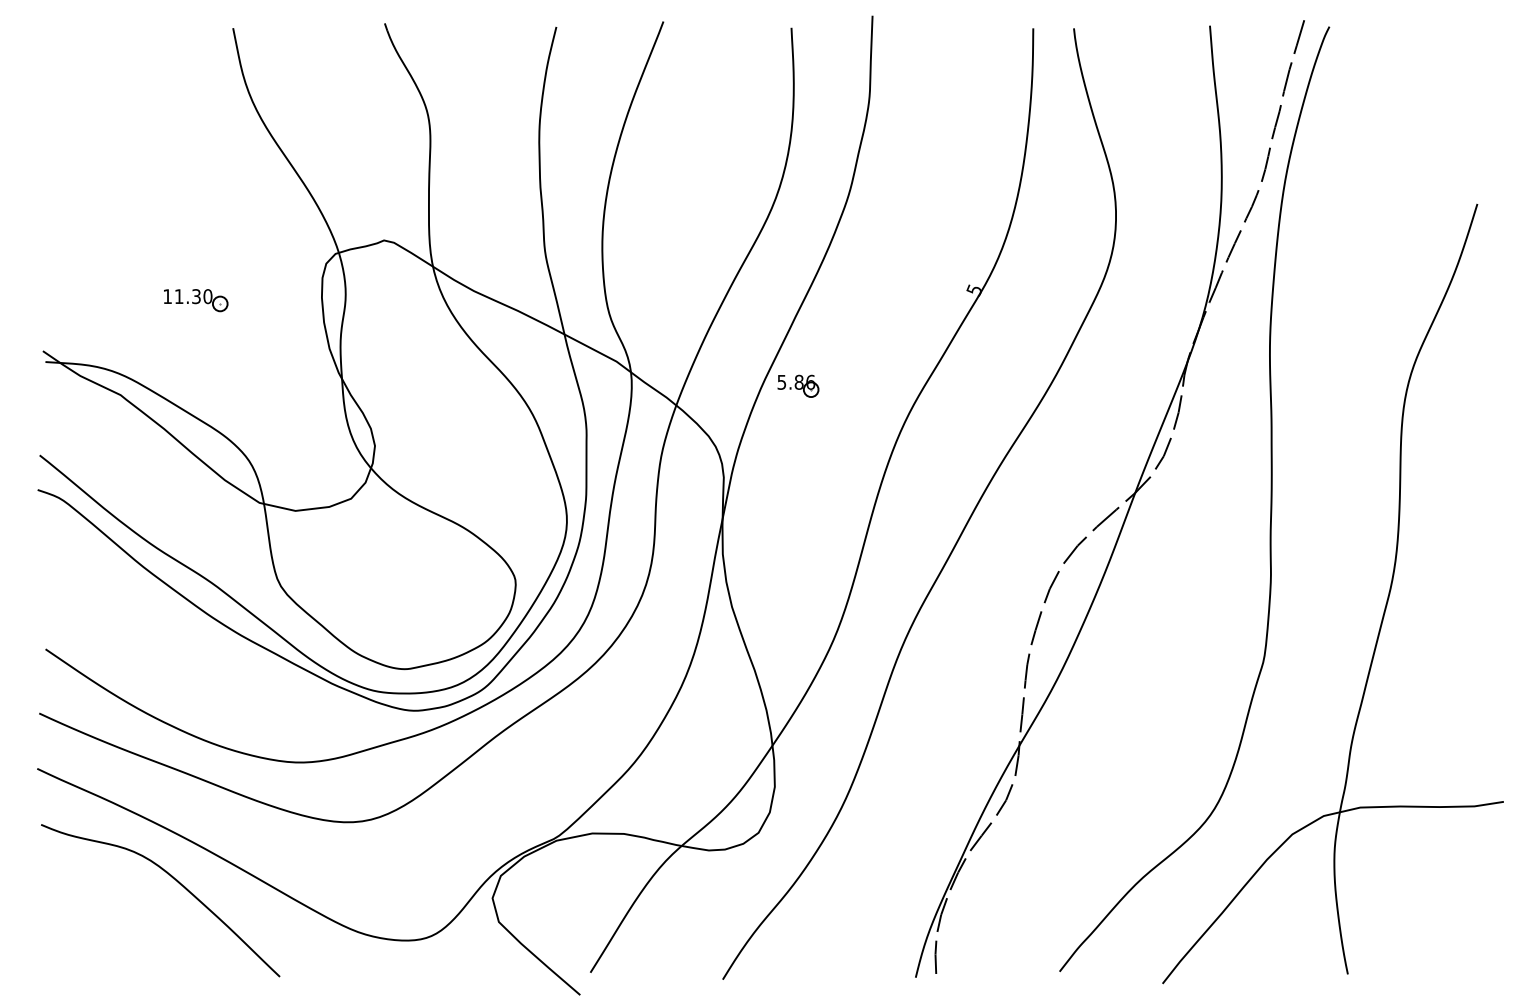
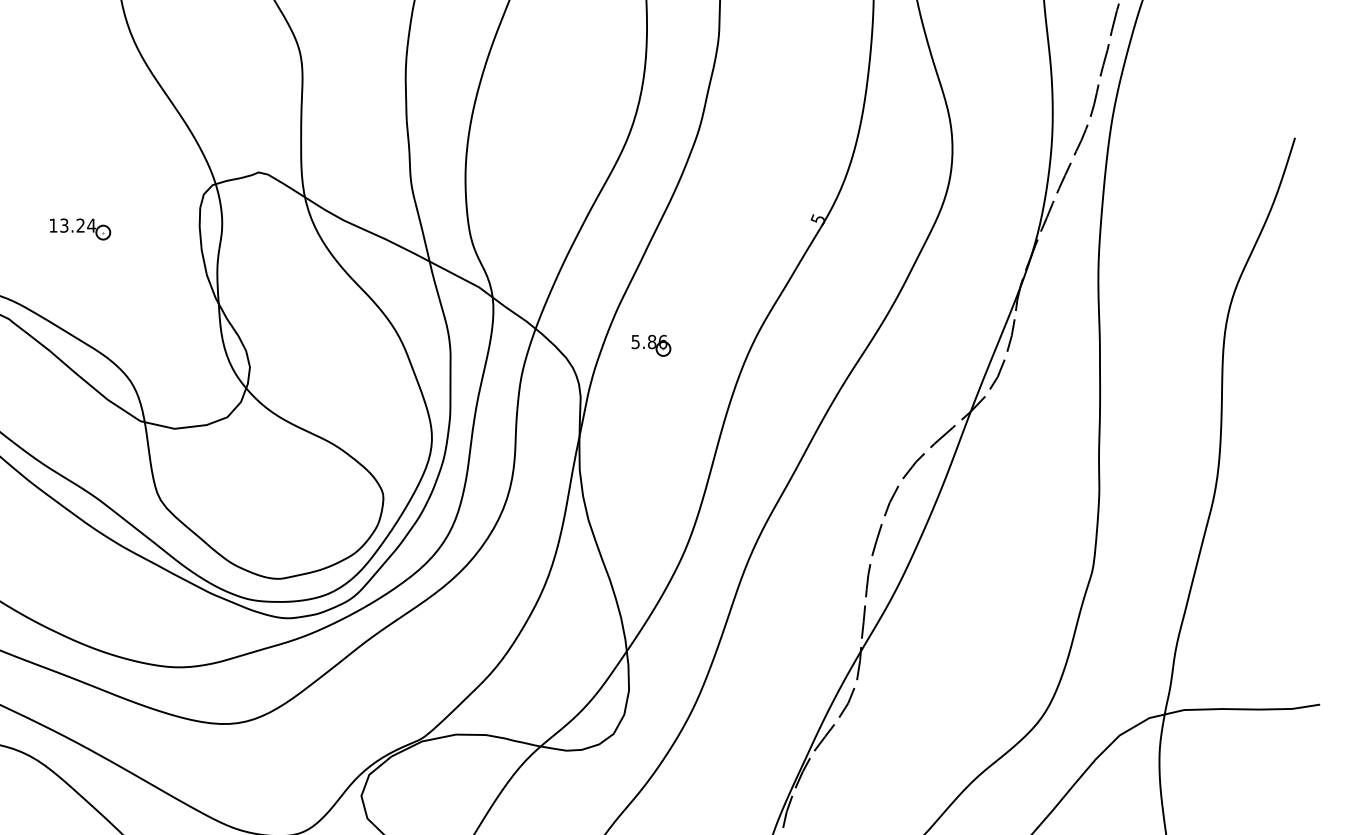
text: (193, 296) -> (77, 225), 11.30 -> 13.24
part: (798, 385) -> (651, 345), moved

